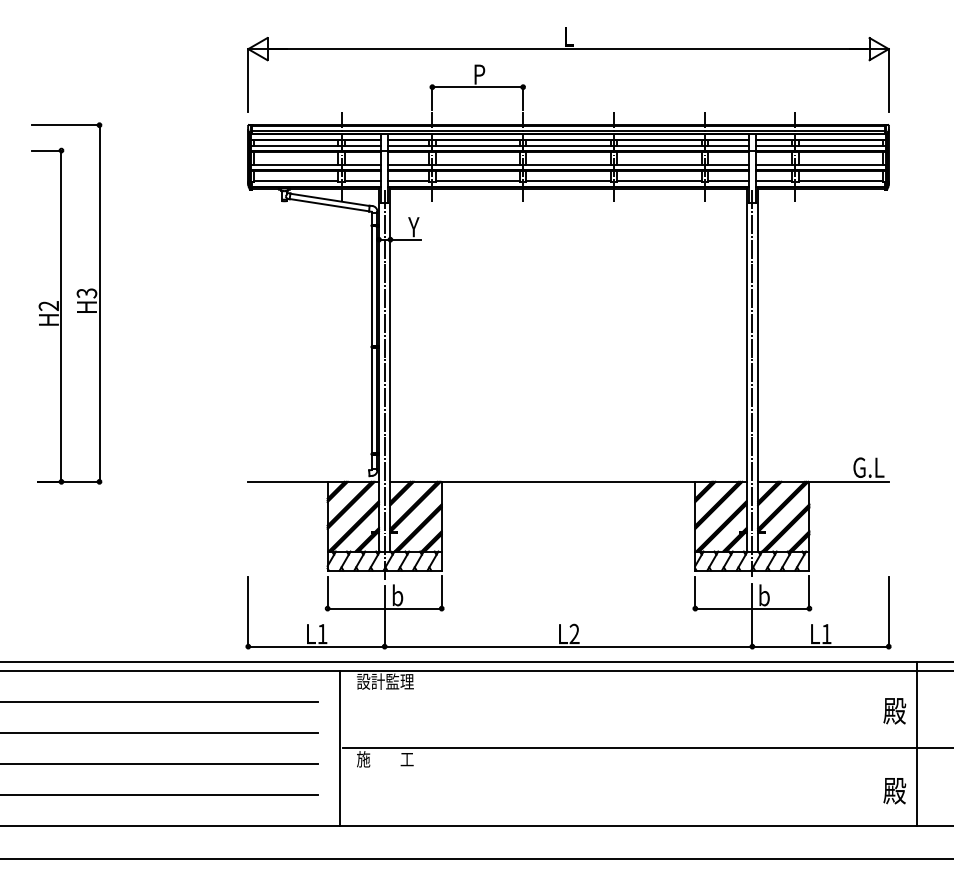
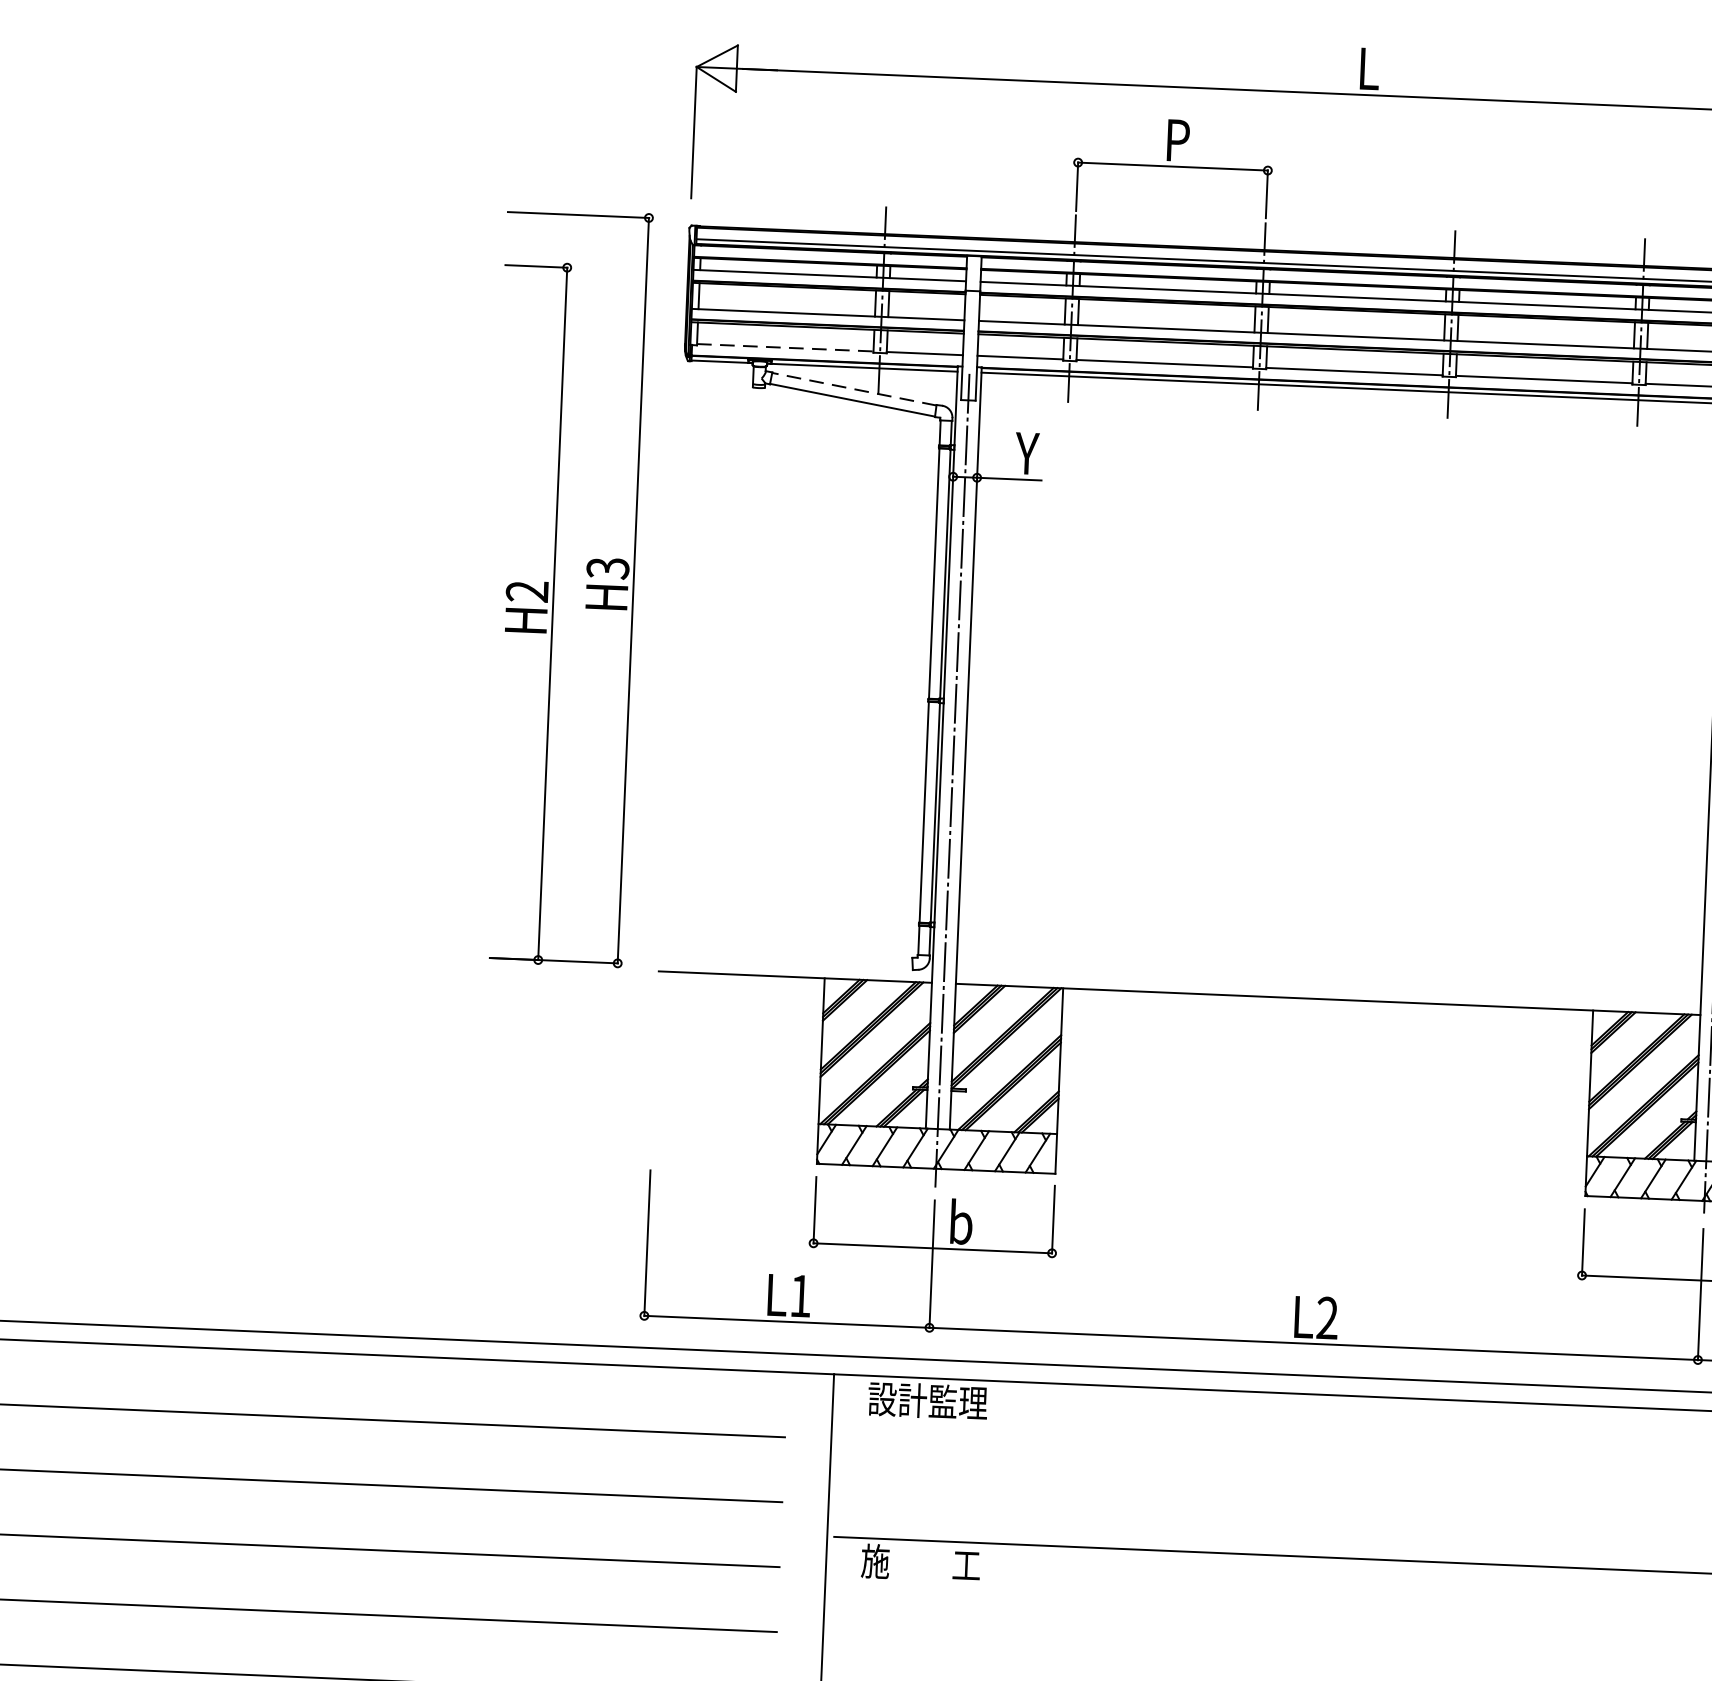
line: (296, 181) -> (785, 347), solid -> dashed
line: (329, 199) -> (853, 388), solid -> dashed
part: (66, 303) -> (564, 587), moved

